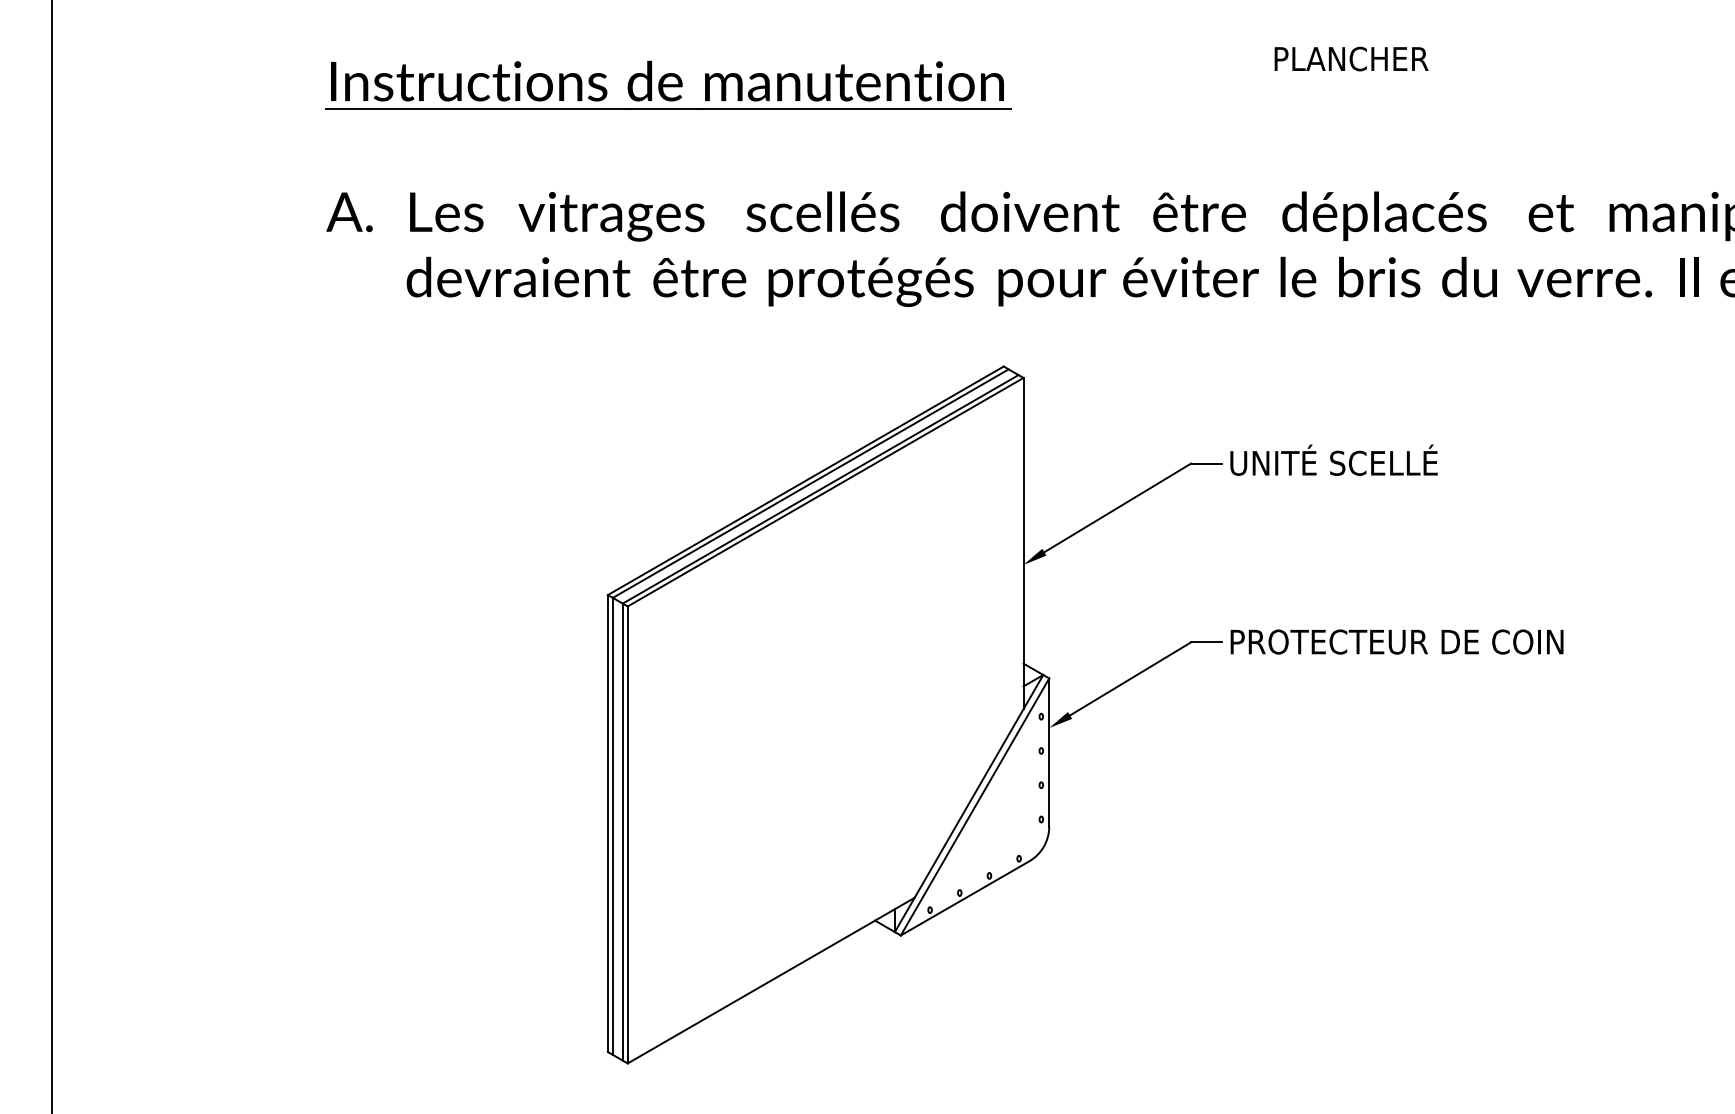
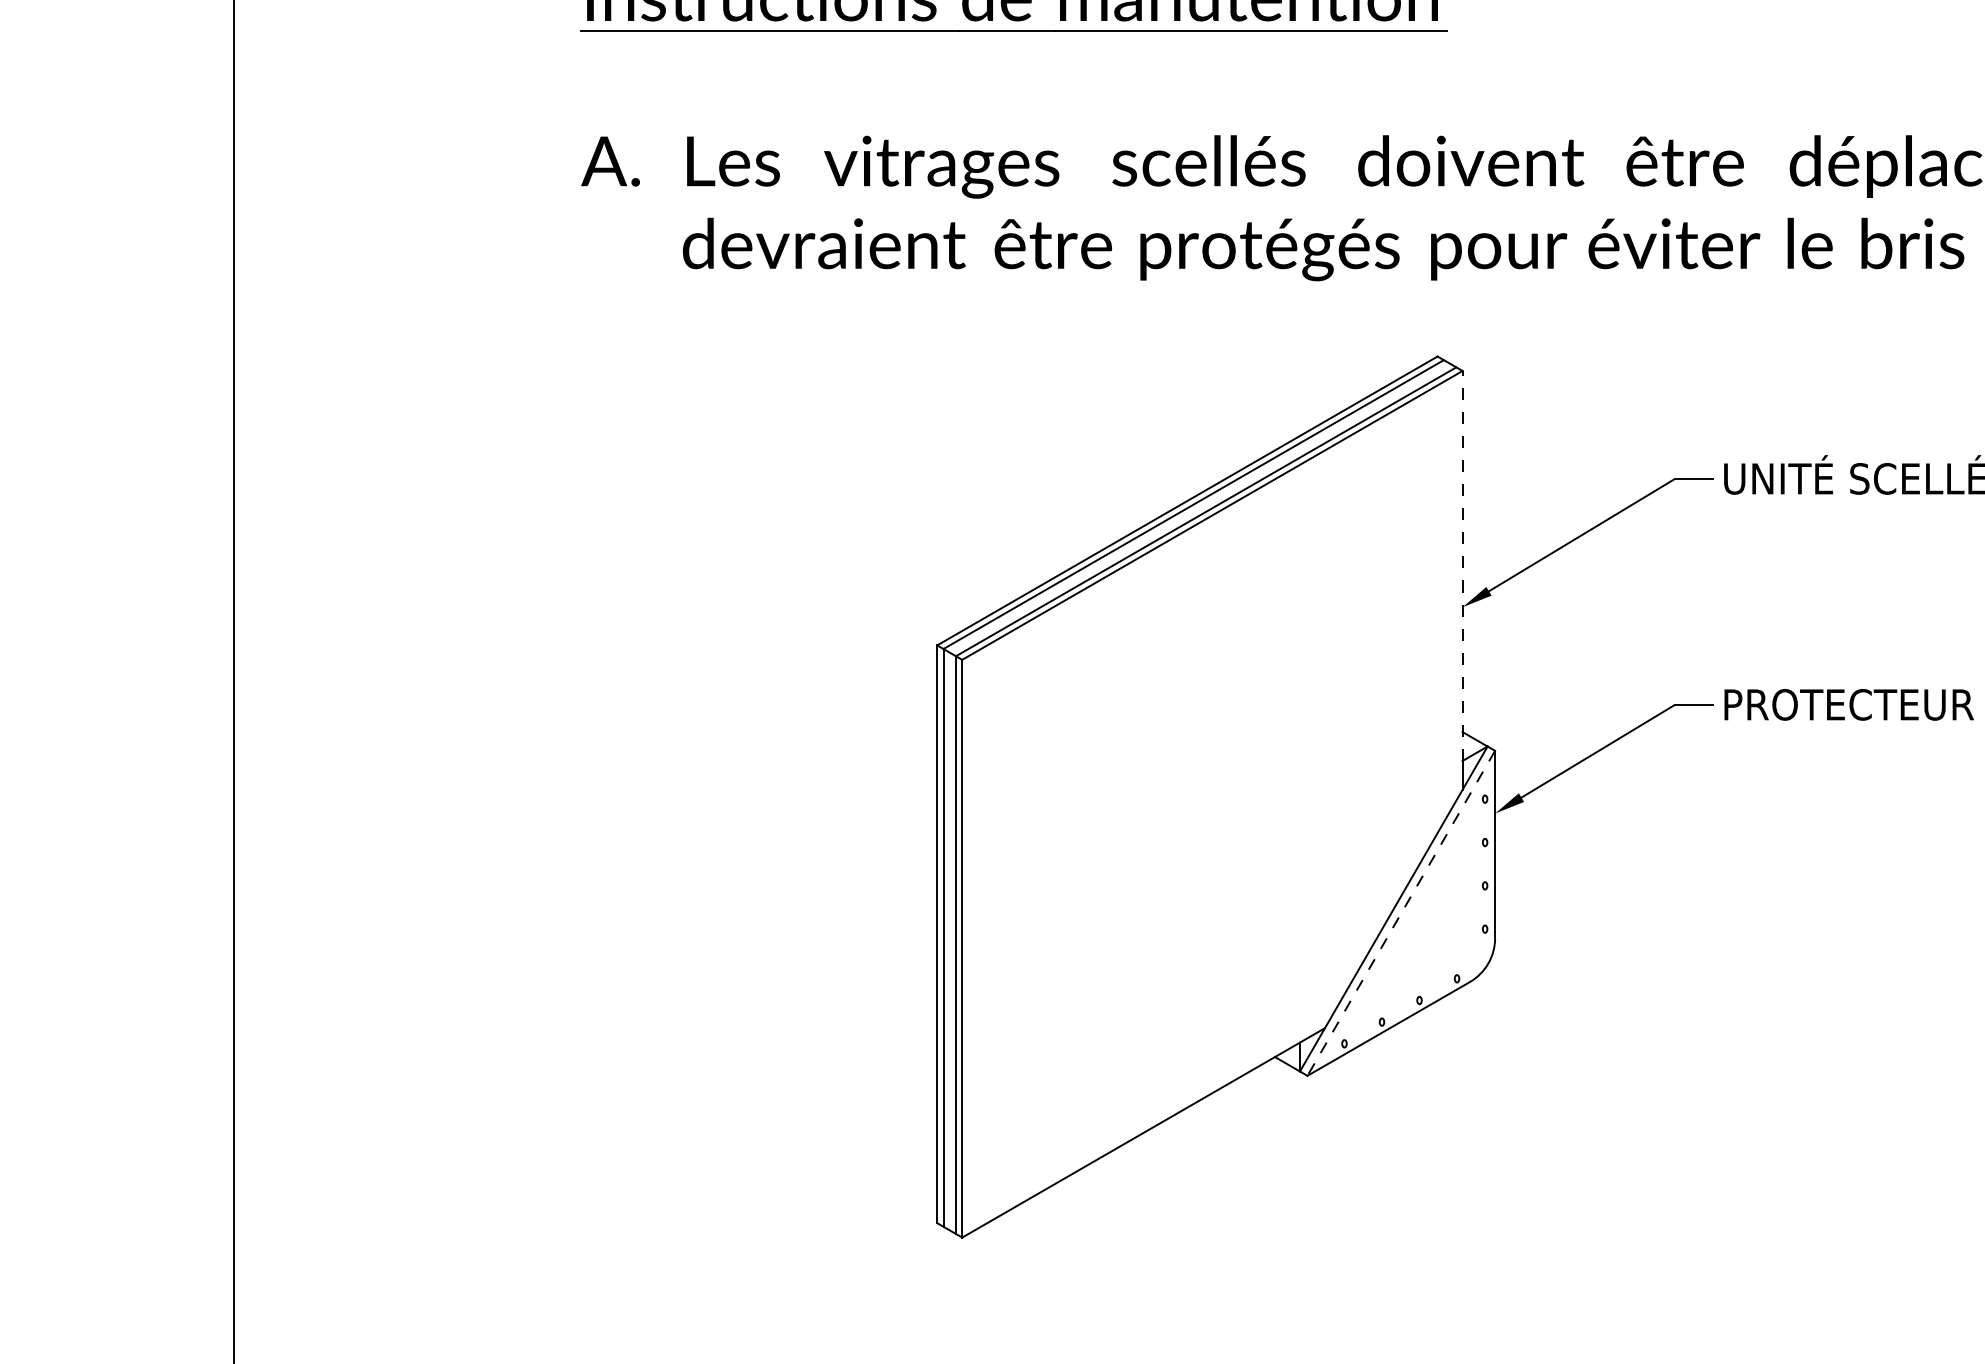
line: (1023, 531) -> (1462, 565), solid -> dashed
line: (974, 807) -> (1400, 914), solid -> dashed

